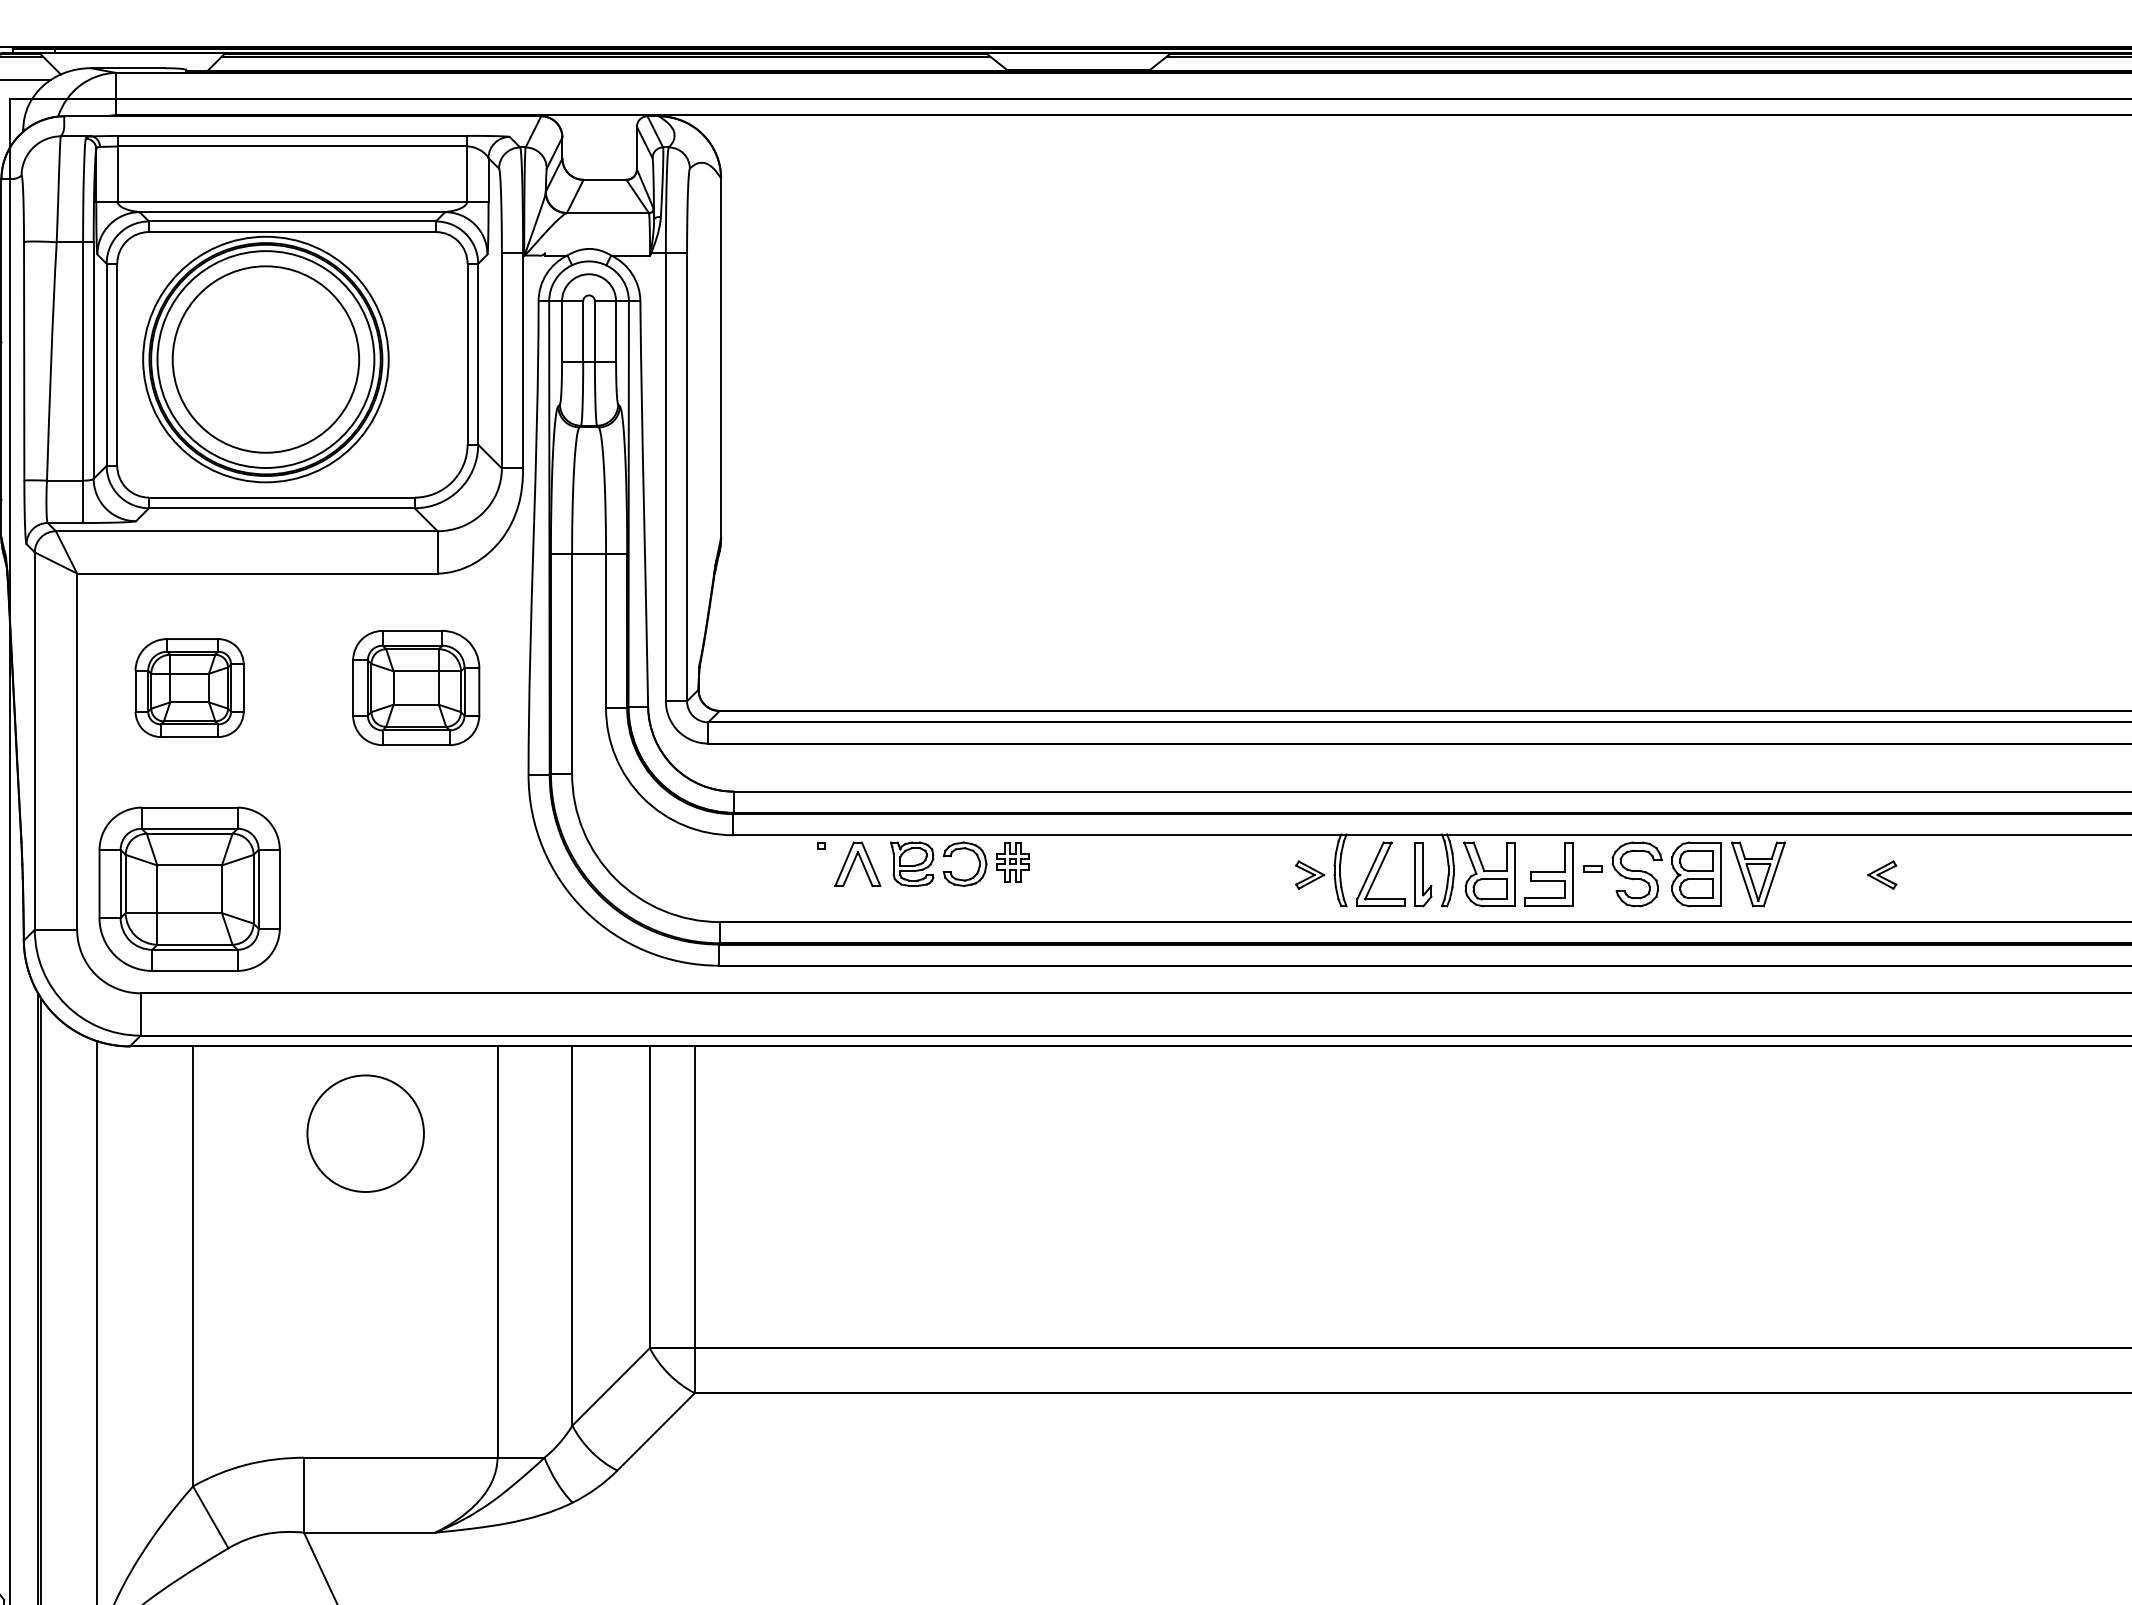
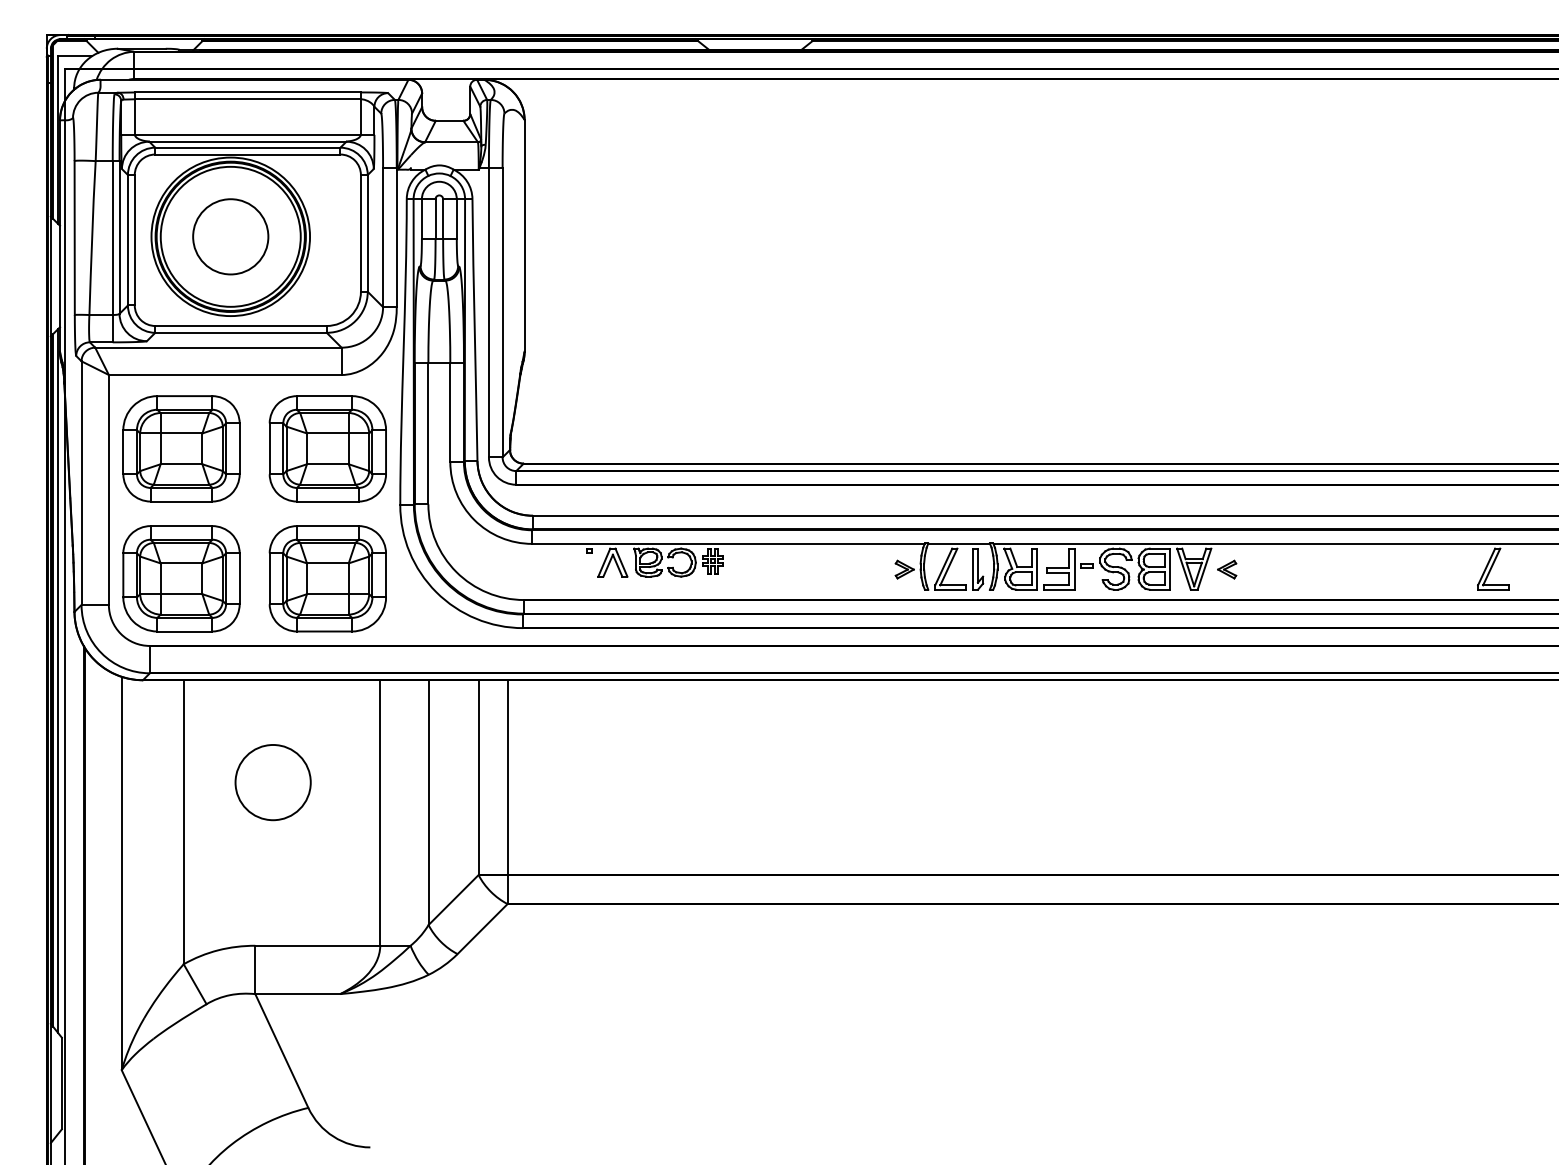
circle: (265, 359) -> (230, 236), size x0.62
part: (189, 687) -> (181, 448), size x1.67
part: (415, 687) -> (327, 448), size x1.43
part: (1882, 874) -> (1227, 569), moved
part: (415, 888) -> (327, 578), added
circle: (364, 1133) -> (272, 782), moved

